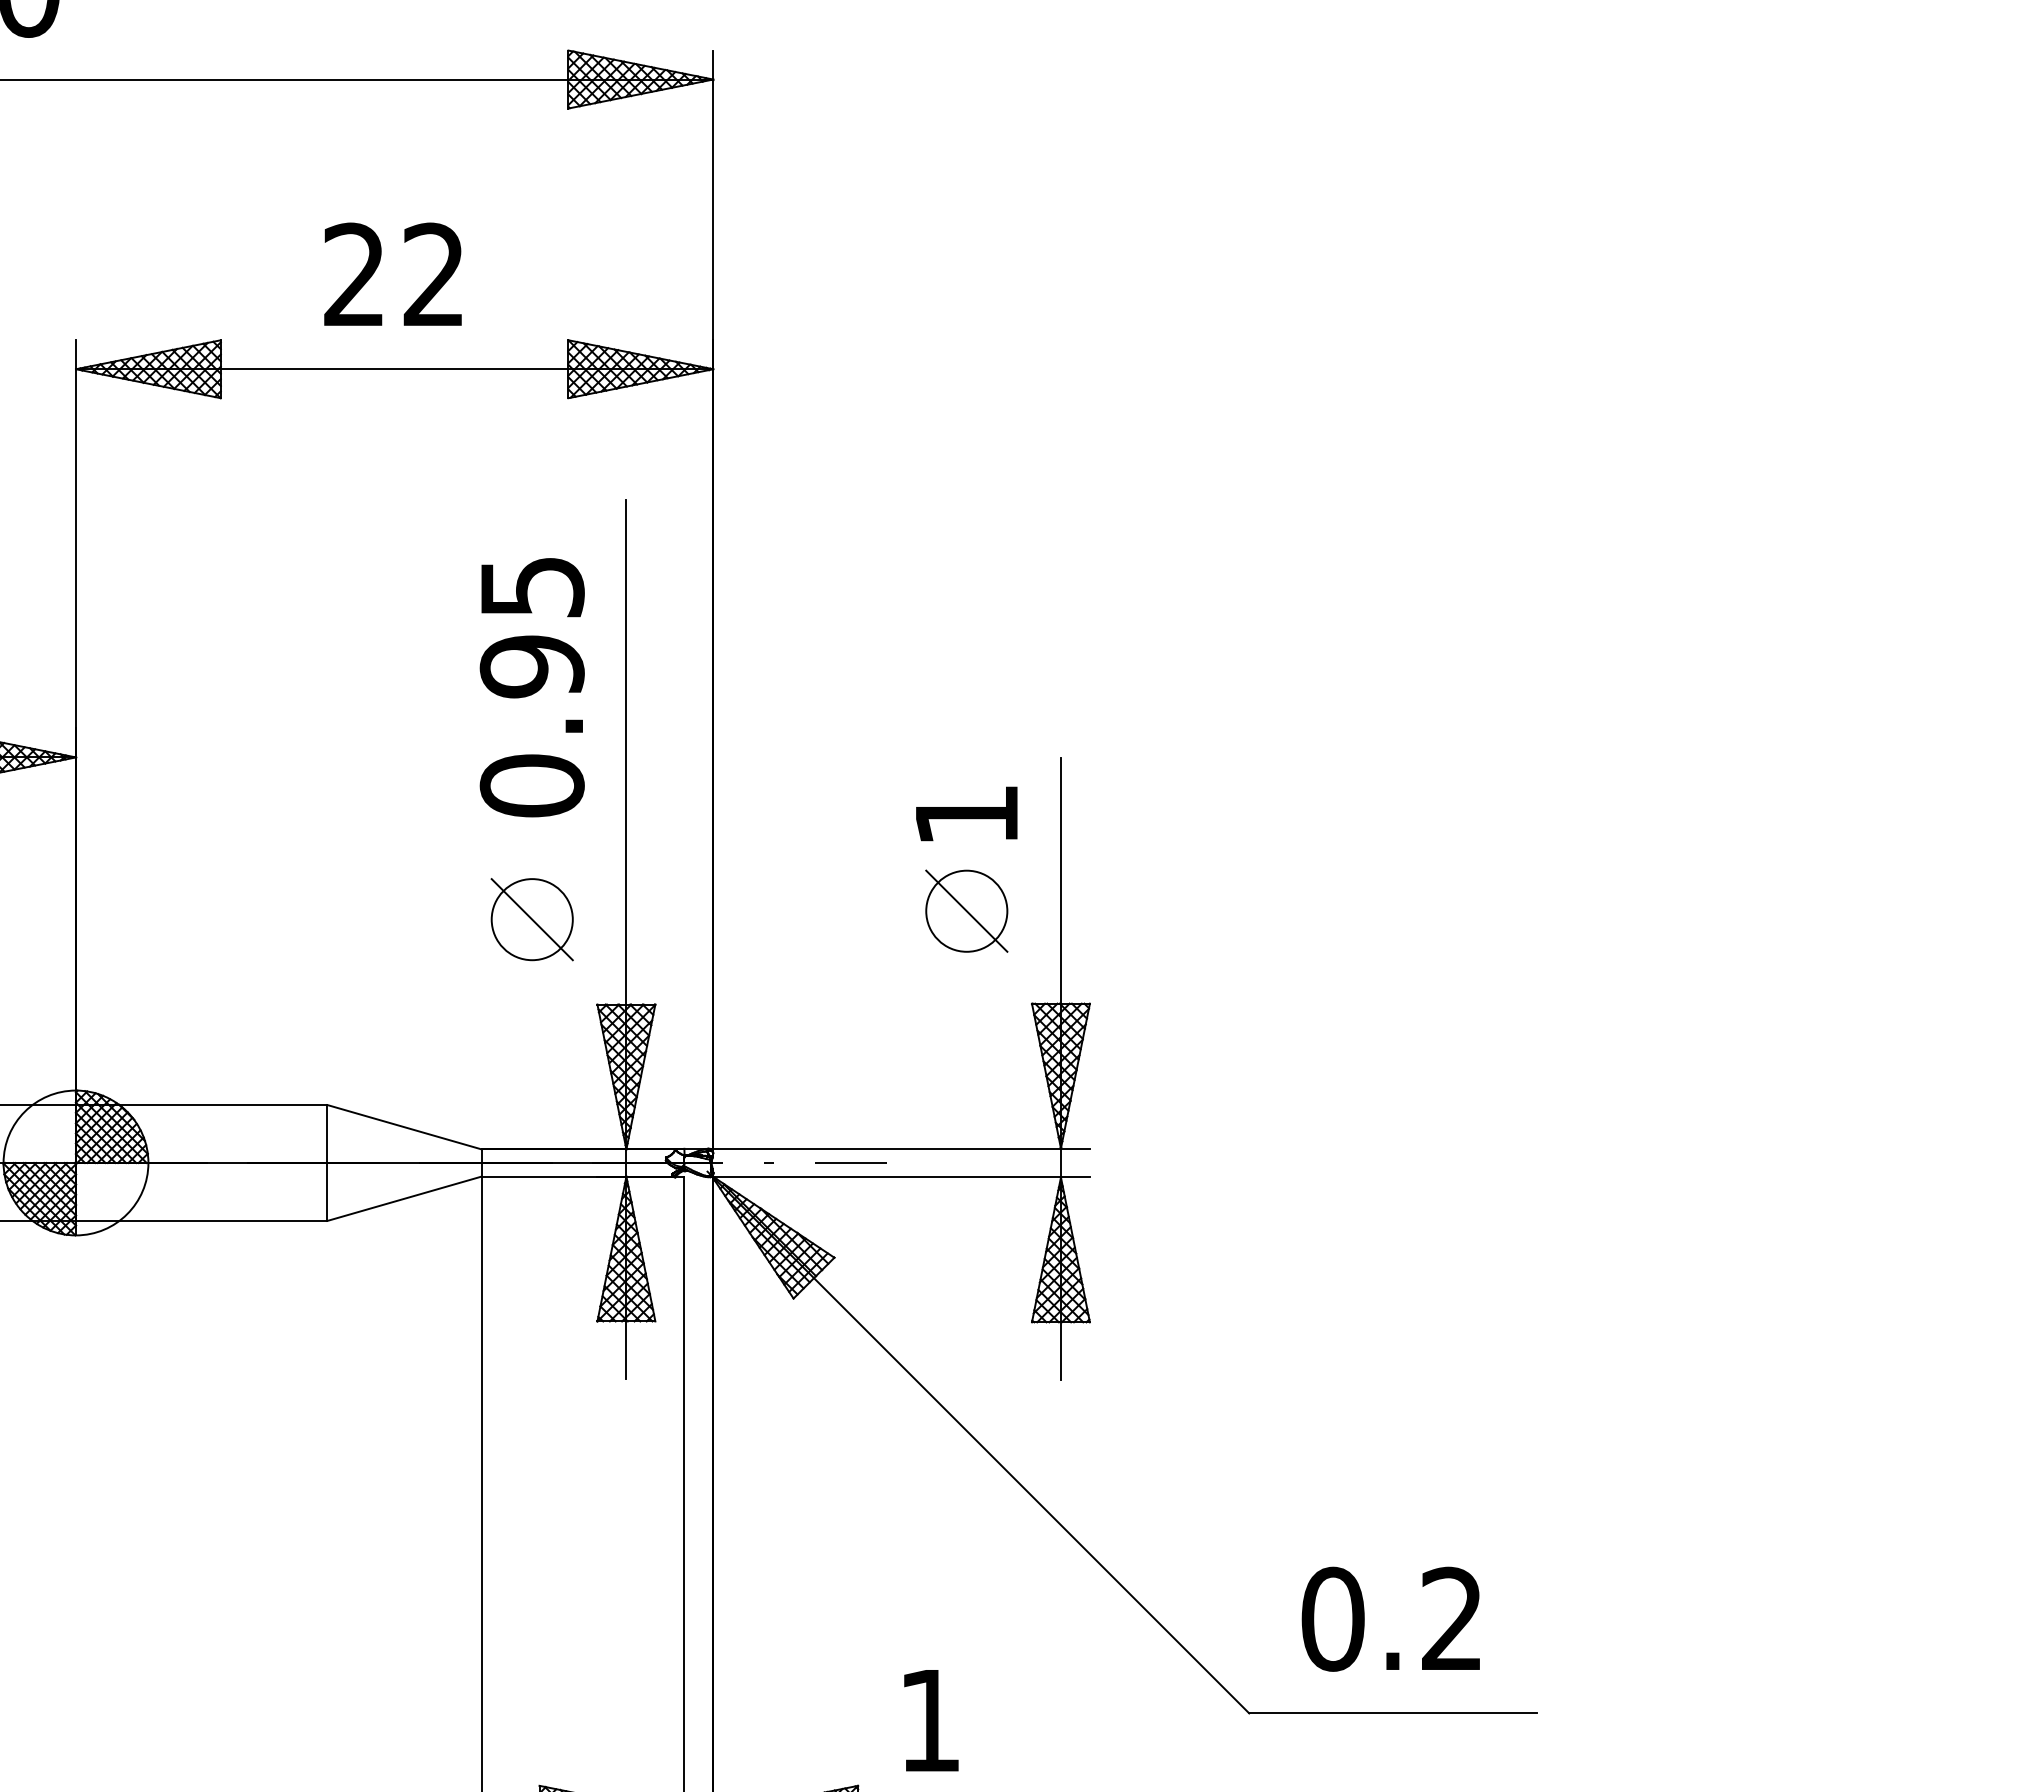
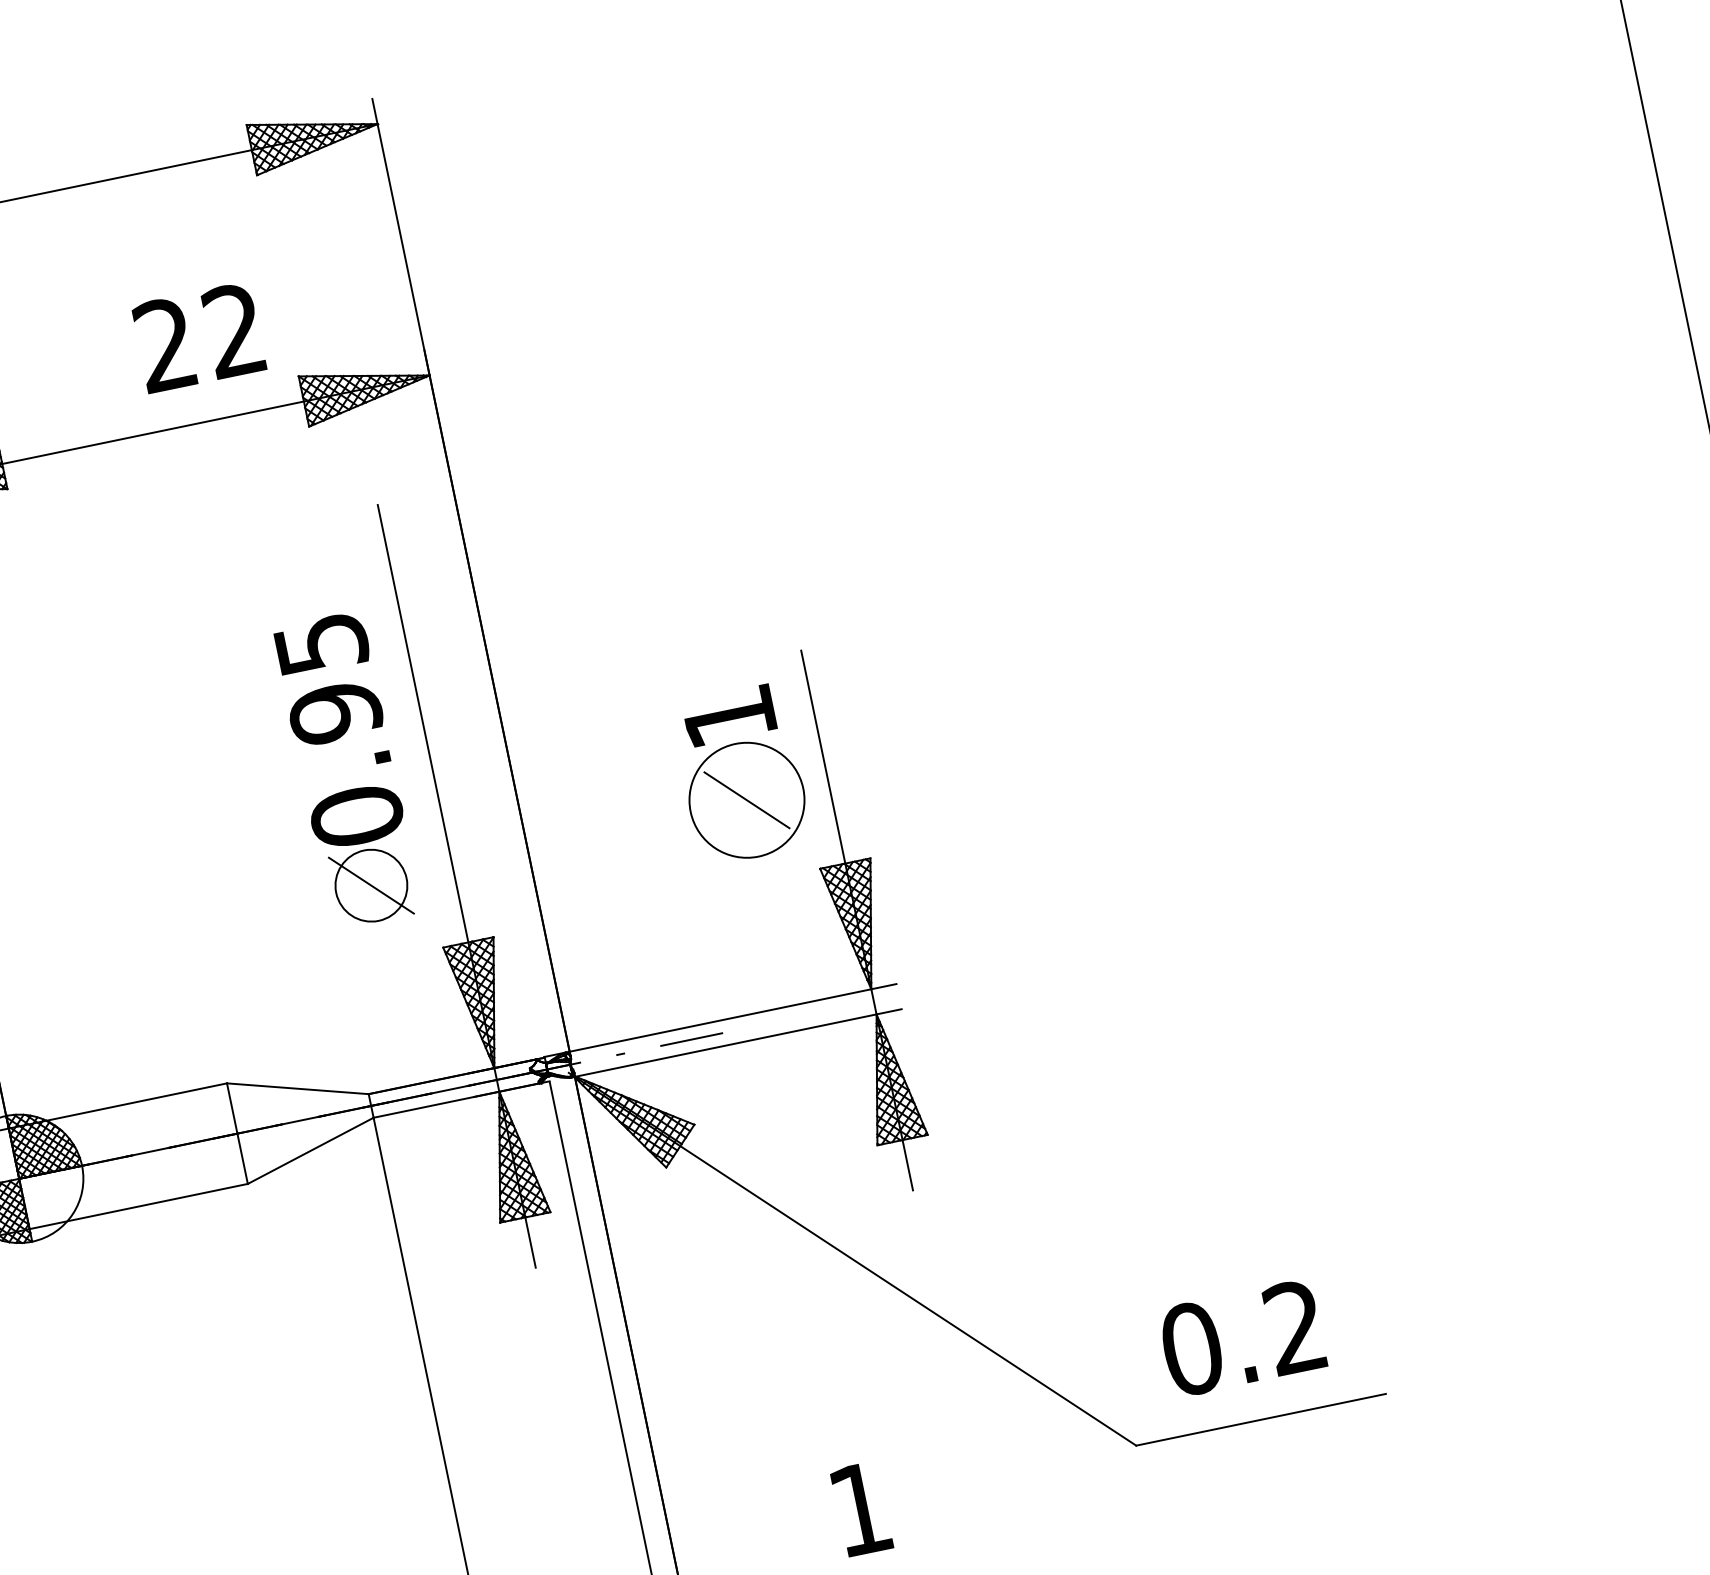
text: (392, 273) -> (198, 336), moved
text: (531, 687) -> (338, 731), moved
circle: (966, 910) -> (746, 799), size x1.6

